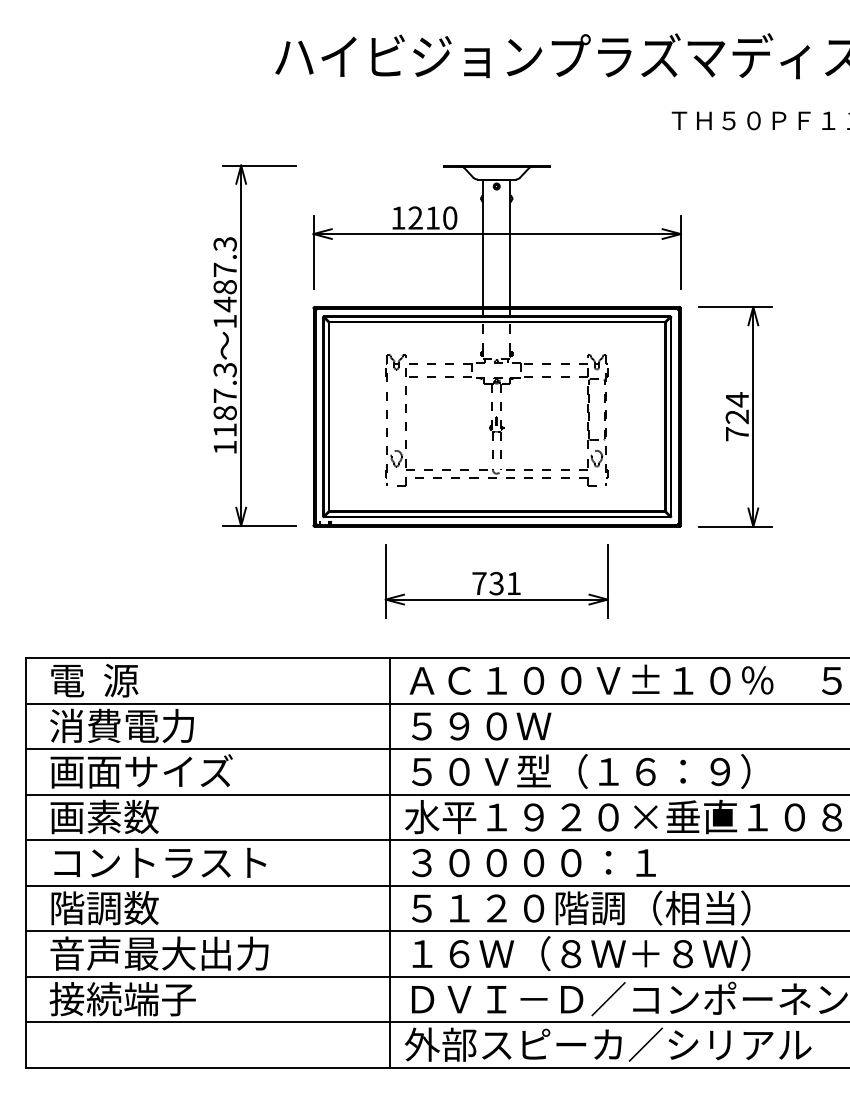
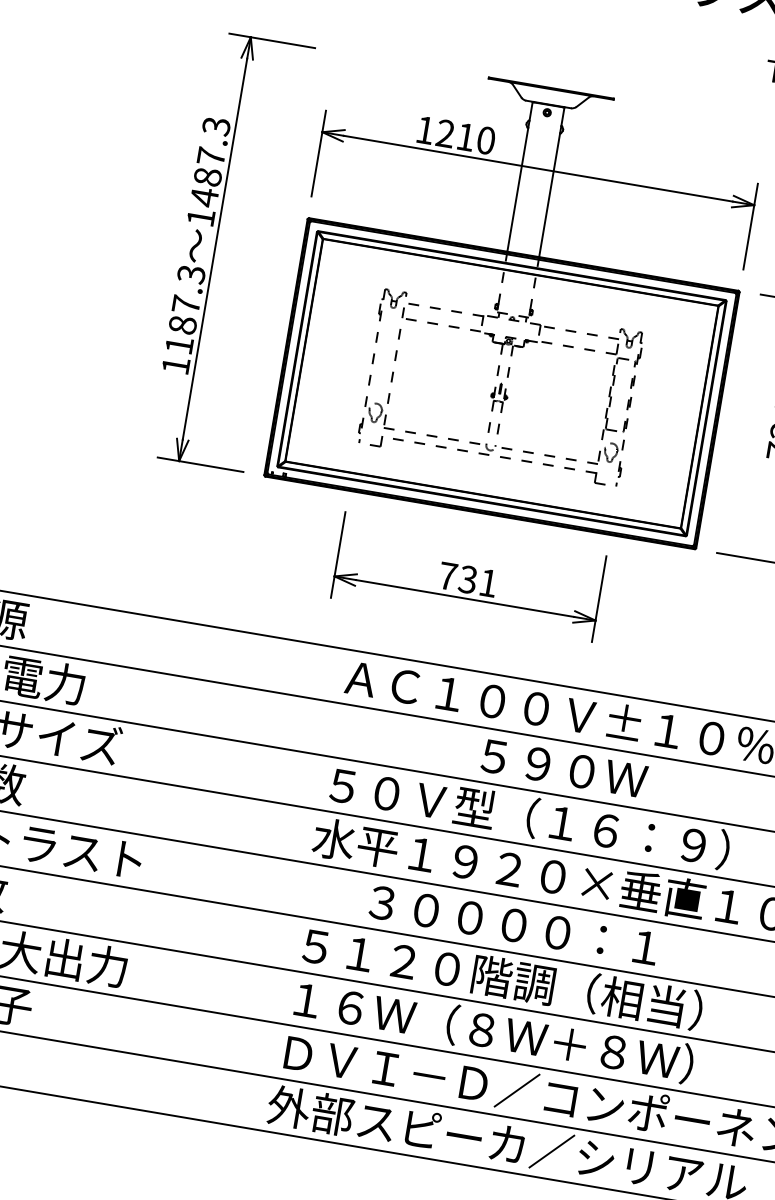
text: (481, 726) -> (564, 768), moved
line: (389, 862) -> (286, 886), removed
text: (533, 863) -> (513, 925), moved

